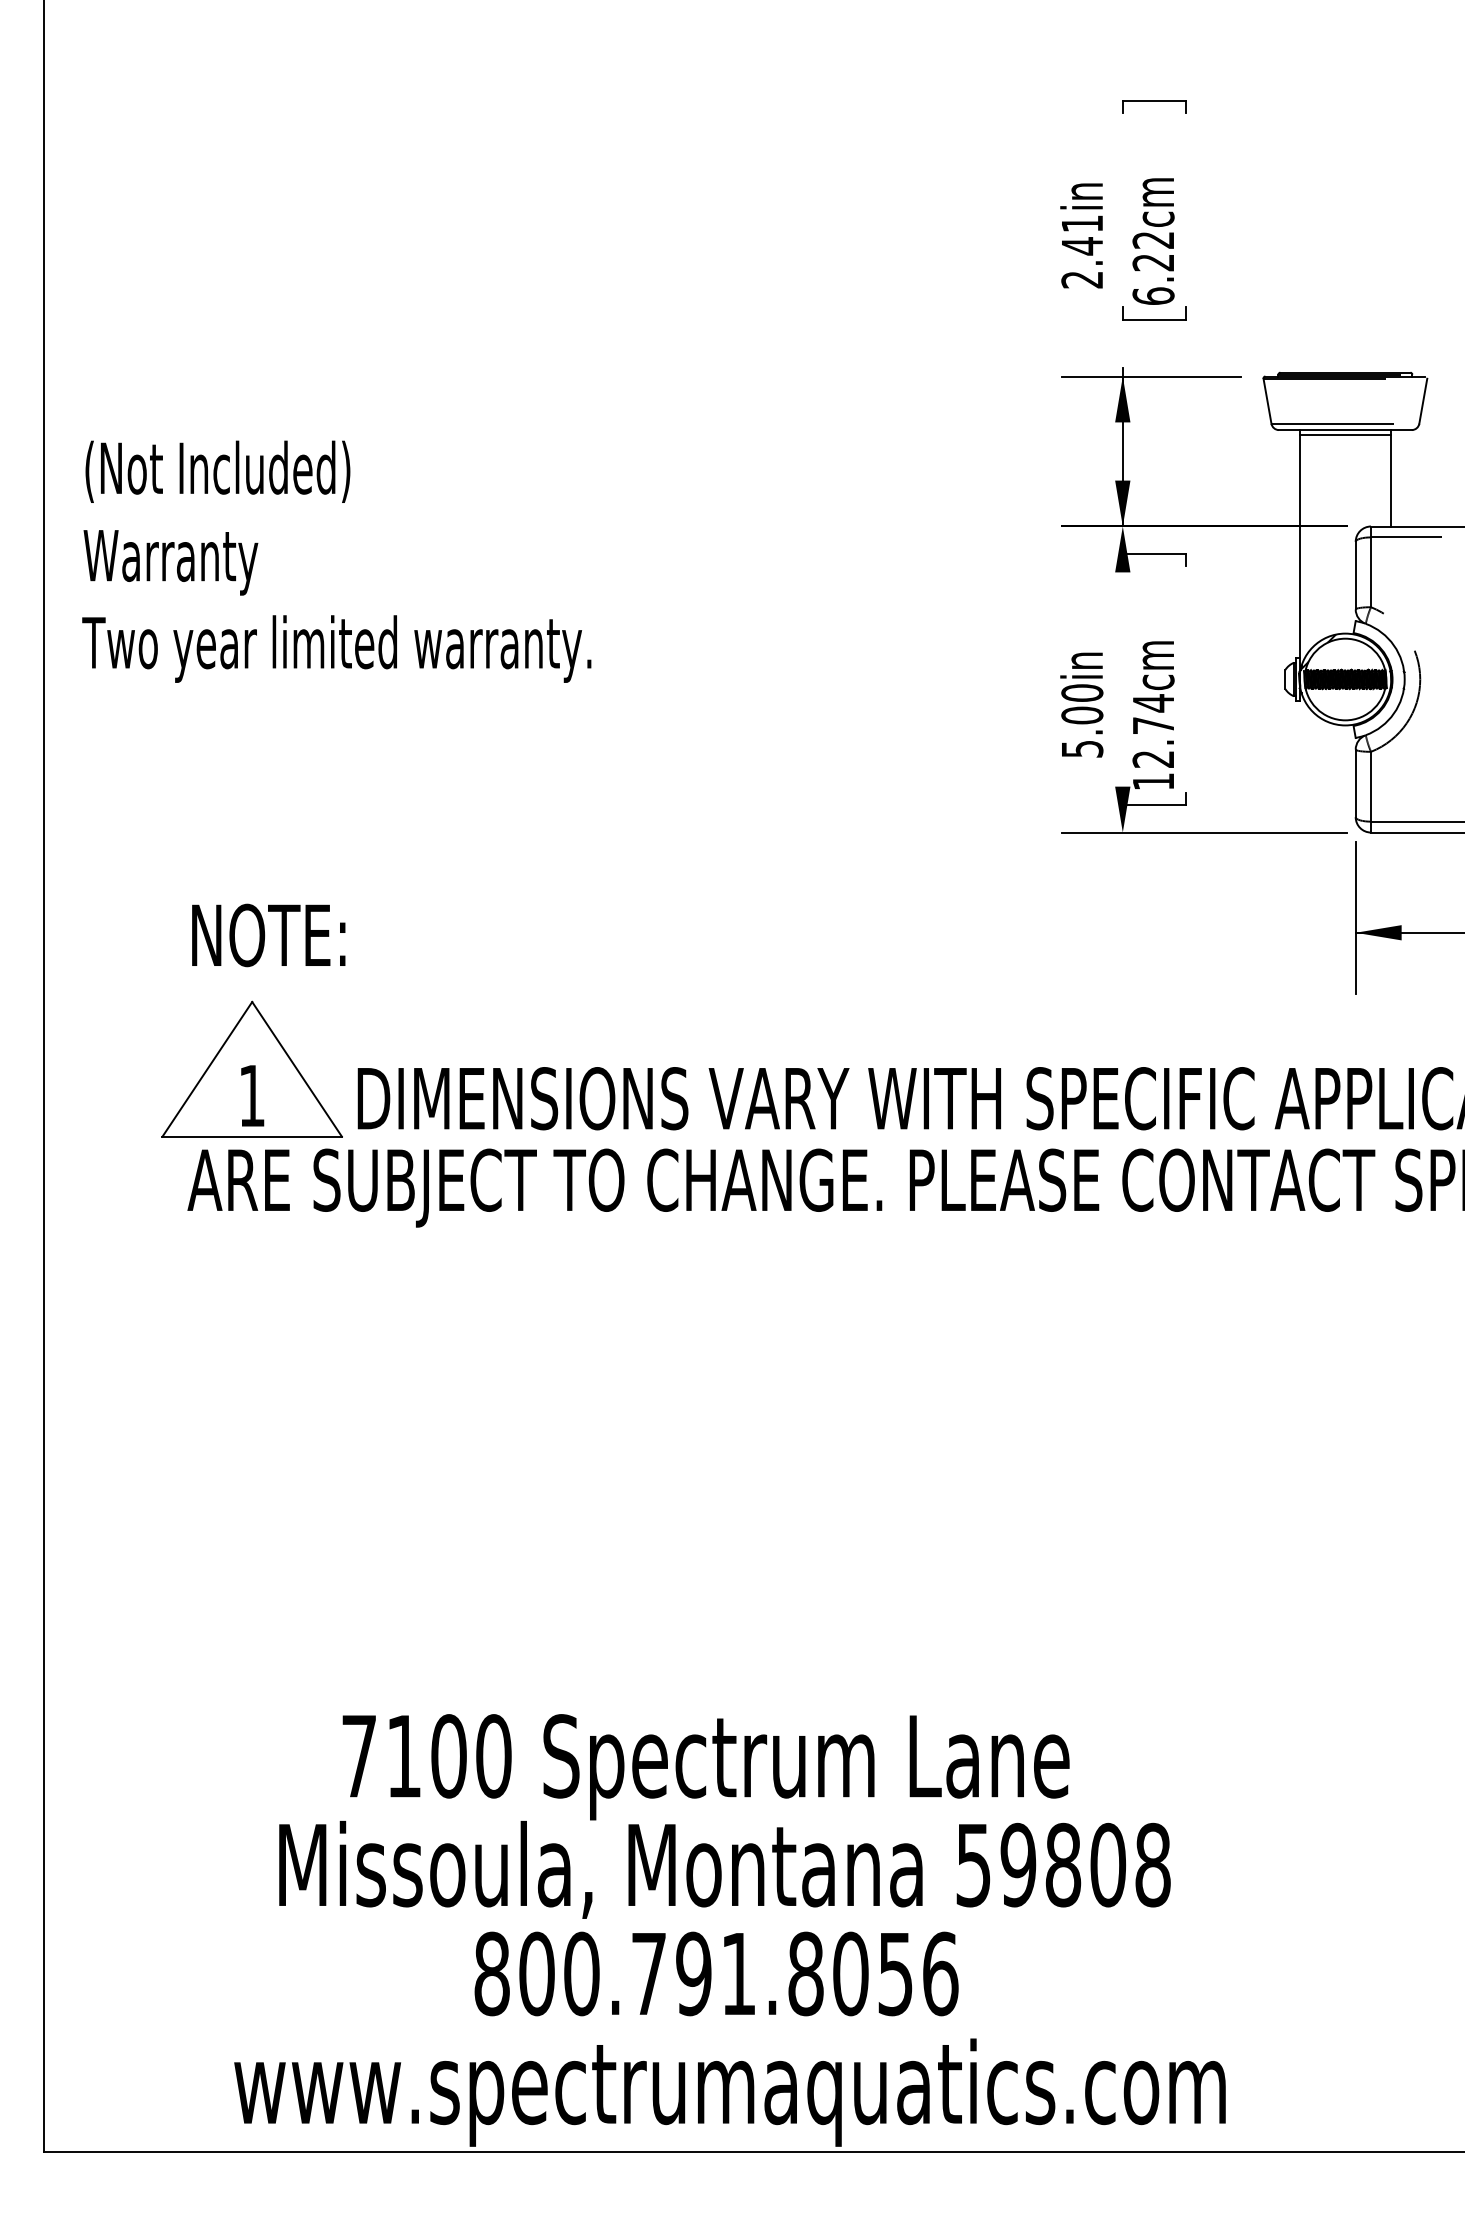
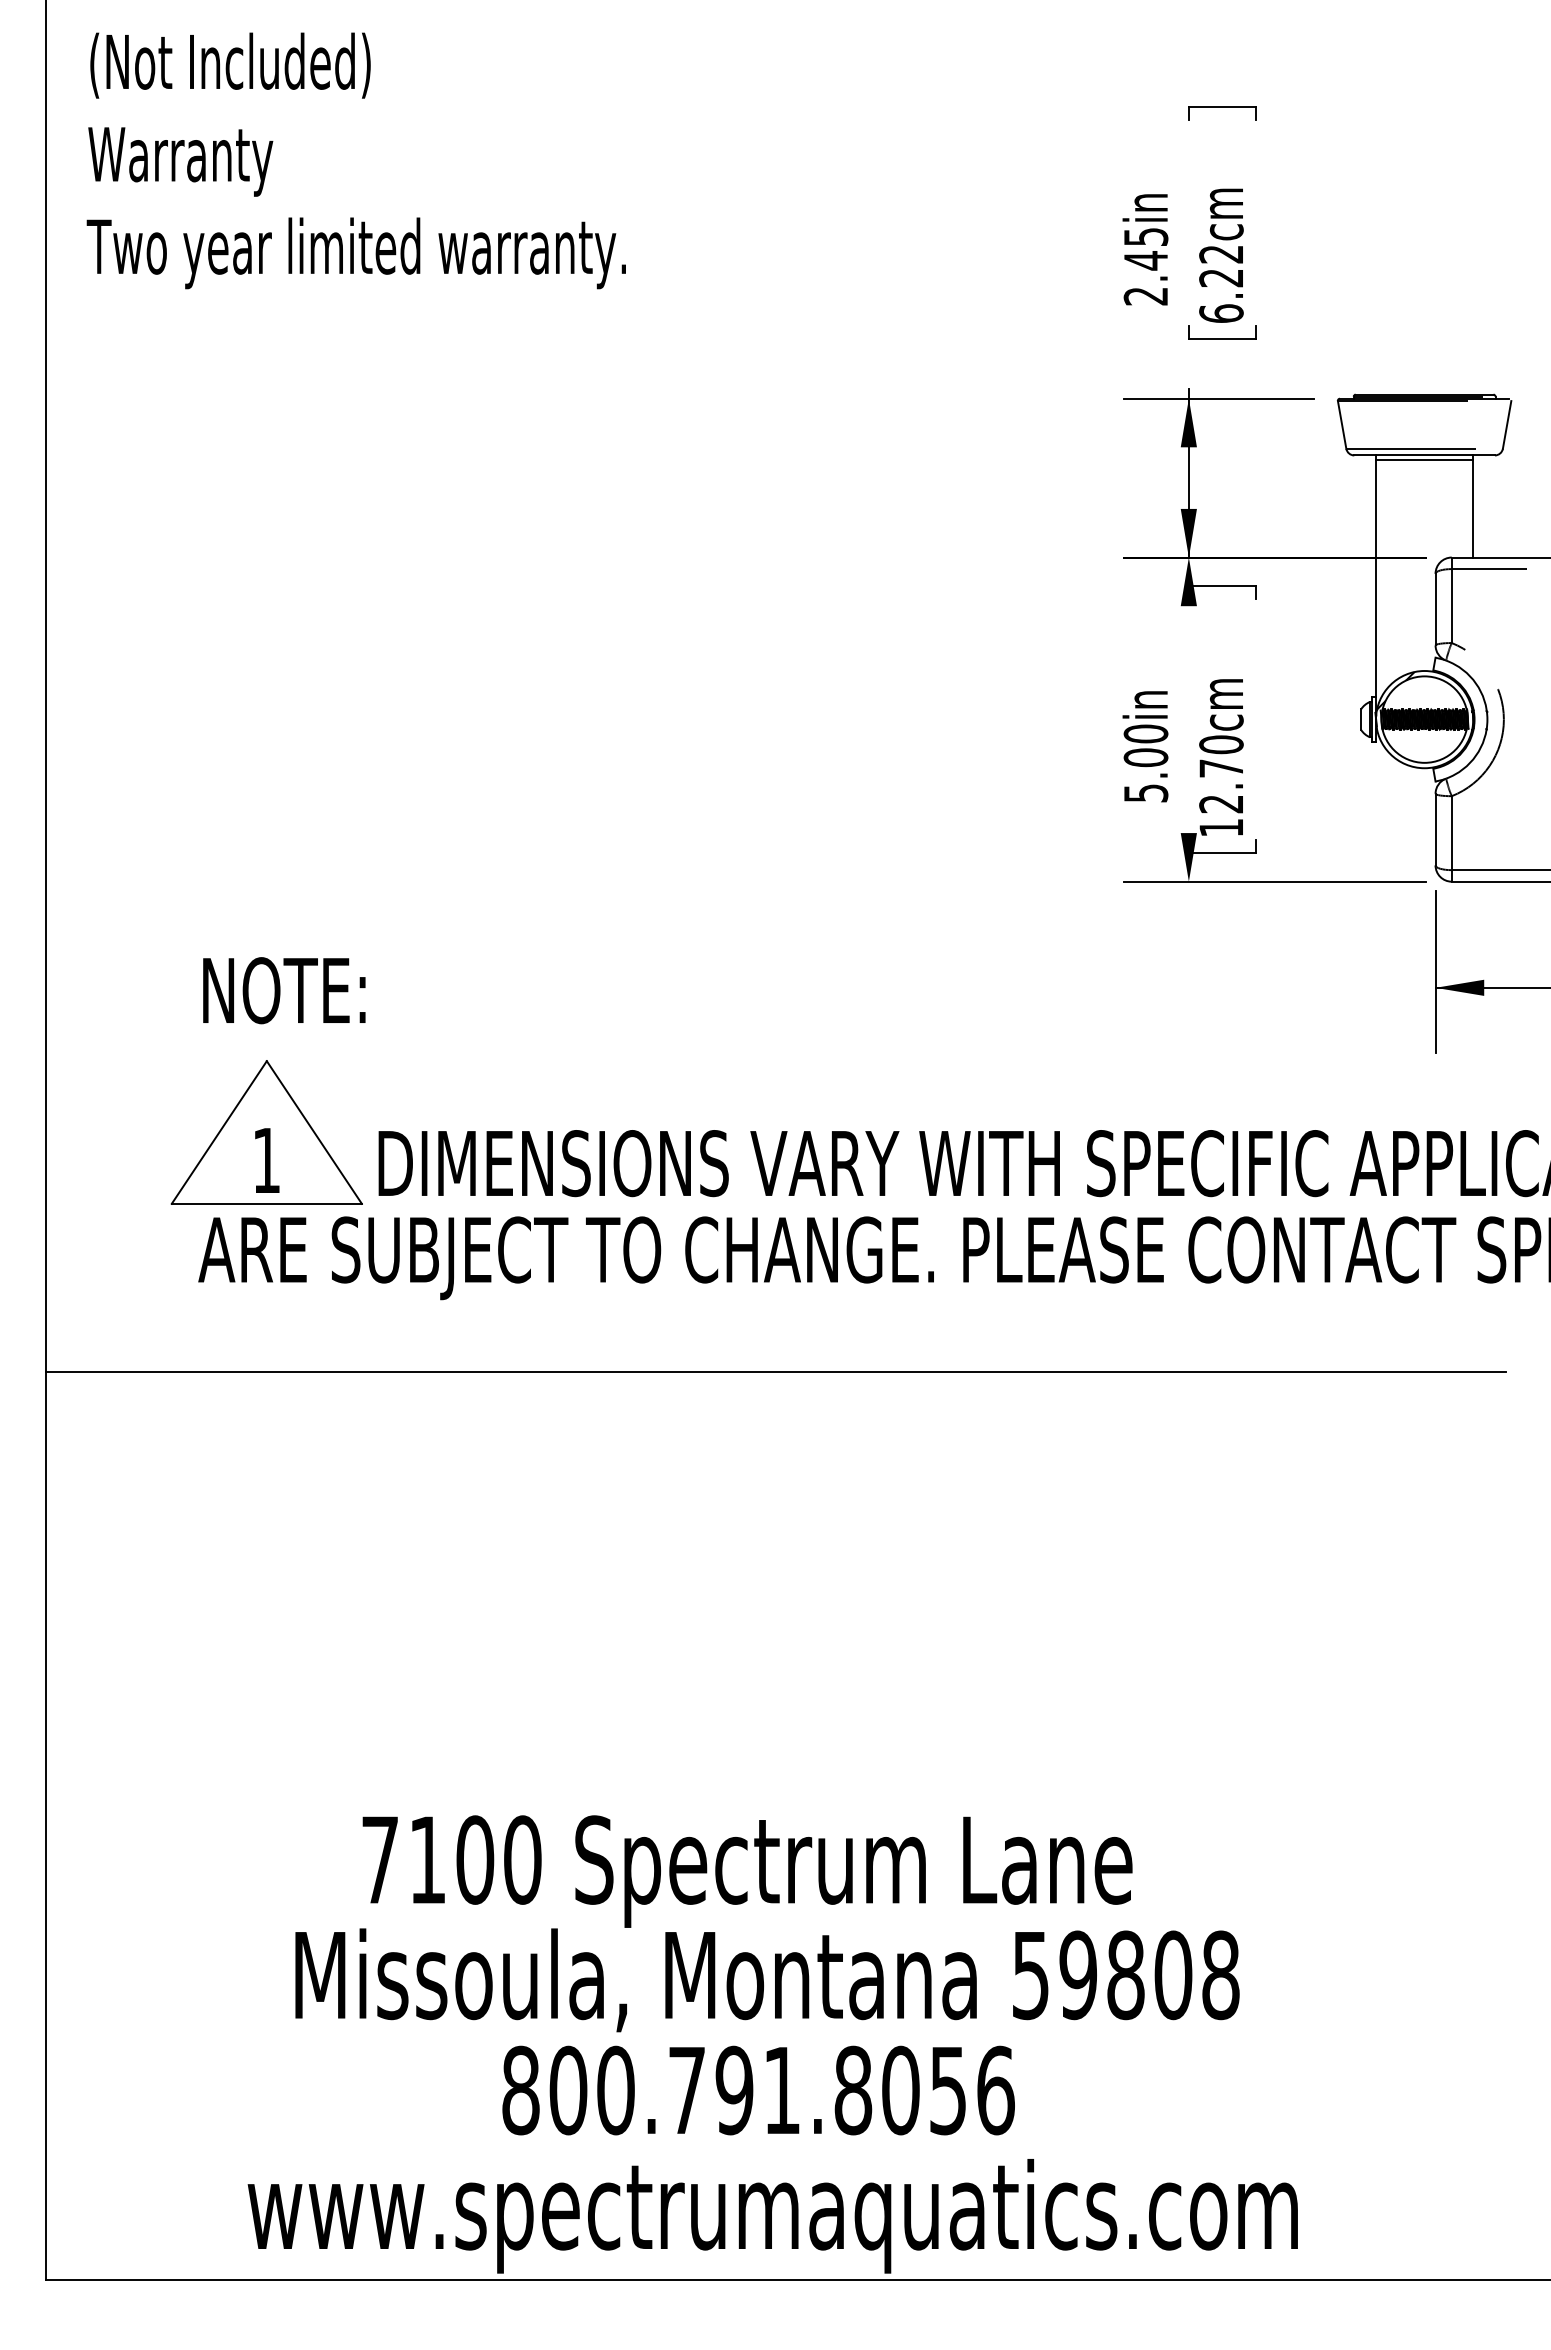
text: (1082, 223) -> (1146, 236), 2.41in -> 2.45in
text: (335, 561) -> (355, 160), moved
text: (1153, 703) -> (1221, 744), 12.74cm -> 12.70cm
line: (732, 1295) -> (775, 1371), added

